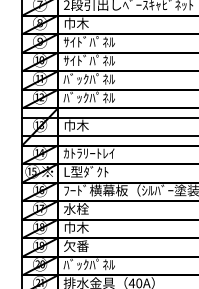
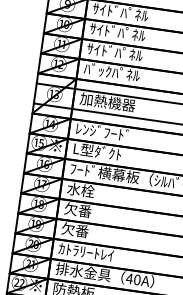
text: (75, 78) -> (100, 49), ﾊﾞｯｸﾊﾟﾈﾙ -> ｻｲﾄﾞﾊﾟﾈﾙ
text: (89, 125) -> (107, 102), 巾木 -> 加熱機器
text: (88, 152) -> (102, 131), ｶﾄﾗﾘｰﾄﾚｲ -> ﾚﾝｼﾞﾌｰﾄﾞ
text: (76, 227) -> (78, 210), 巾木 -> 欠番
text: (88, 264) -> (85, 251), ﾊﾞｯｸﾊﾟﾈﾙ -> ｶﾄﾗﾘｰﾄﾚｲ

